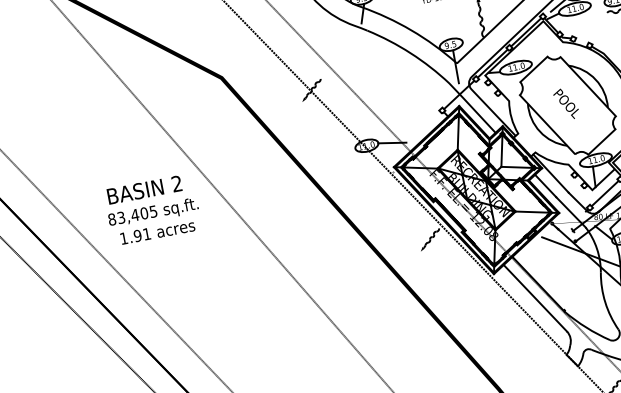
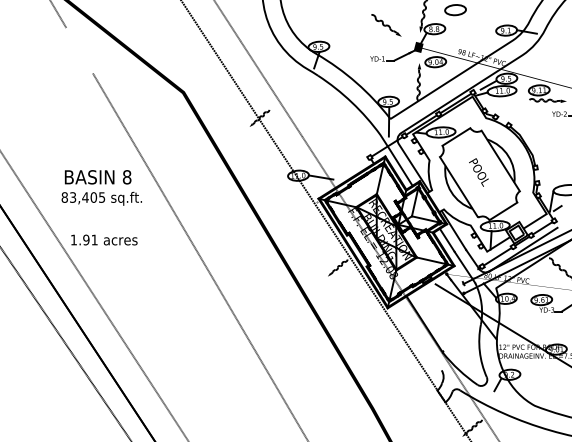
line: (97, 53) -> (79, 50), removed
text: (176, 184) -> (126, 177), 2 -> 8
text: (157, 231) -> (104, 239), moved
line: (535, 298) -> (419, 336), removed

